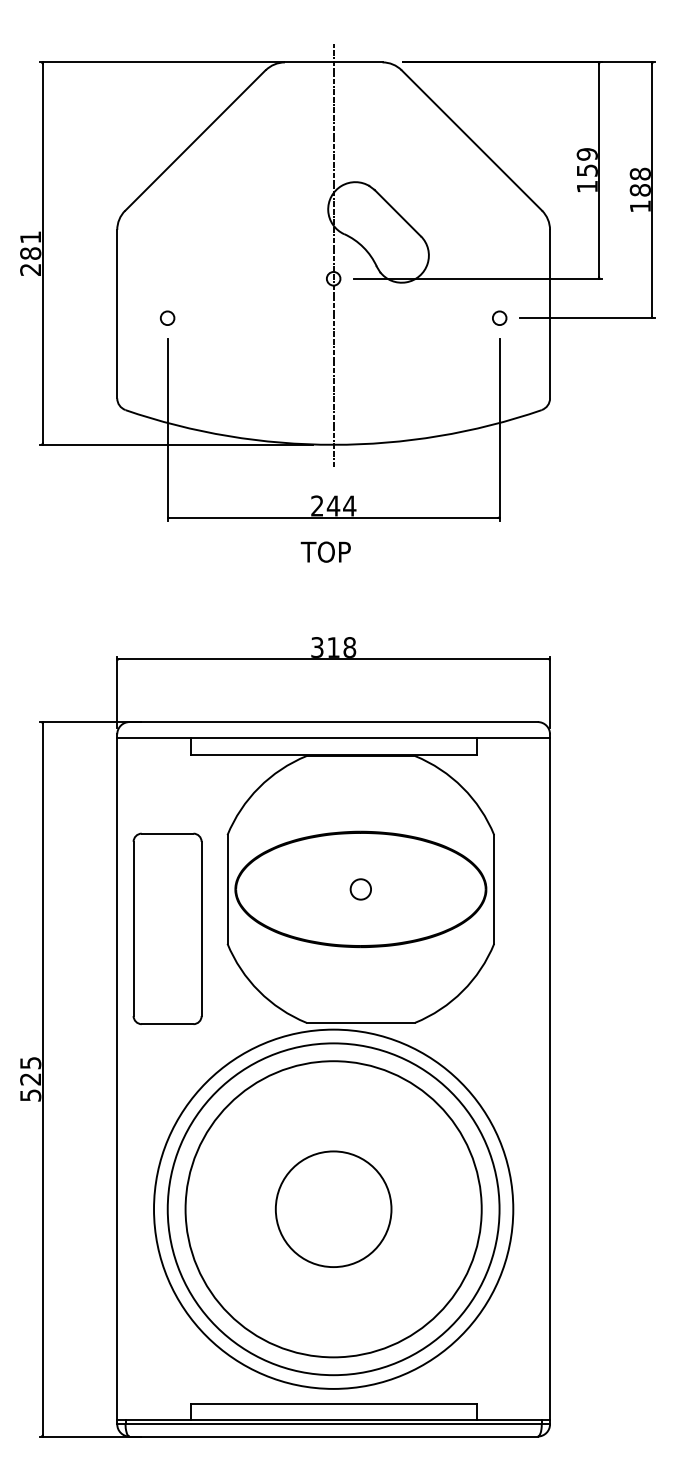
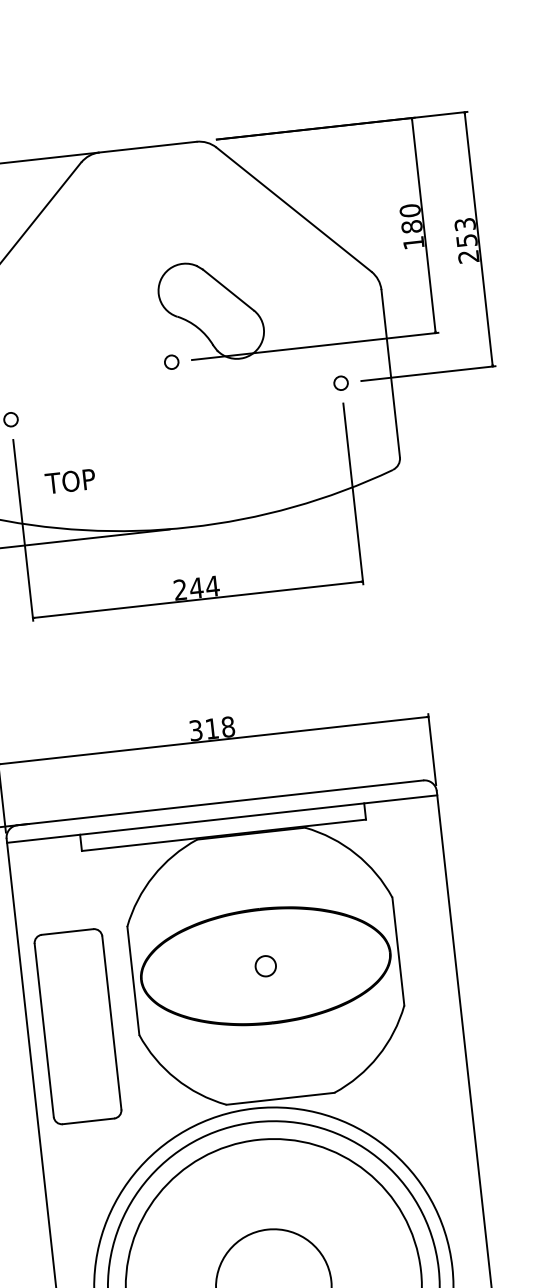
text: (586, 162) -> (410, 218), 159 -> 180
text: (639, 189) -> (465, 239), 188 -> 253
line: (333, 255) -> (169, 339), removed
text: (325, 551) -> (69, 480), moved

